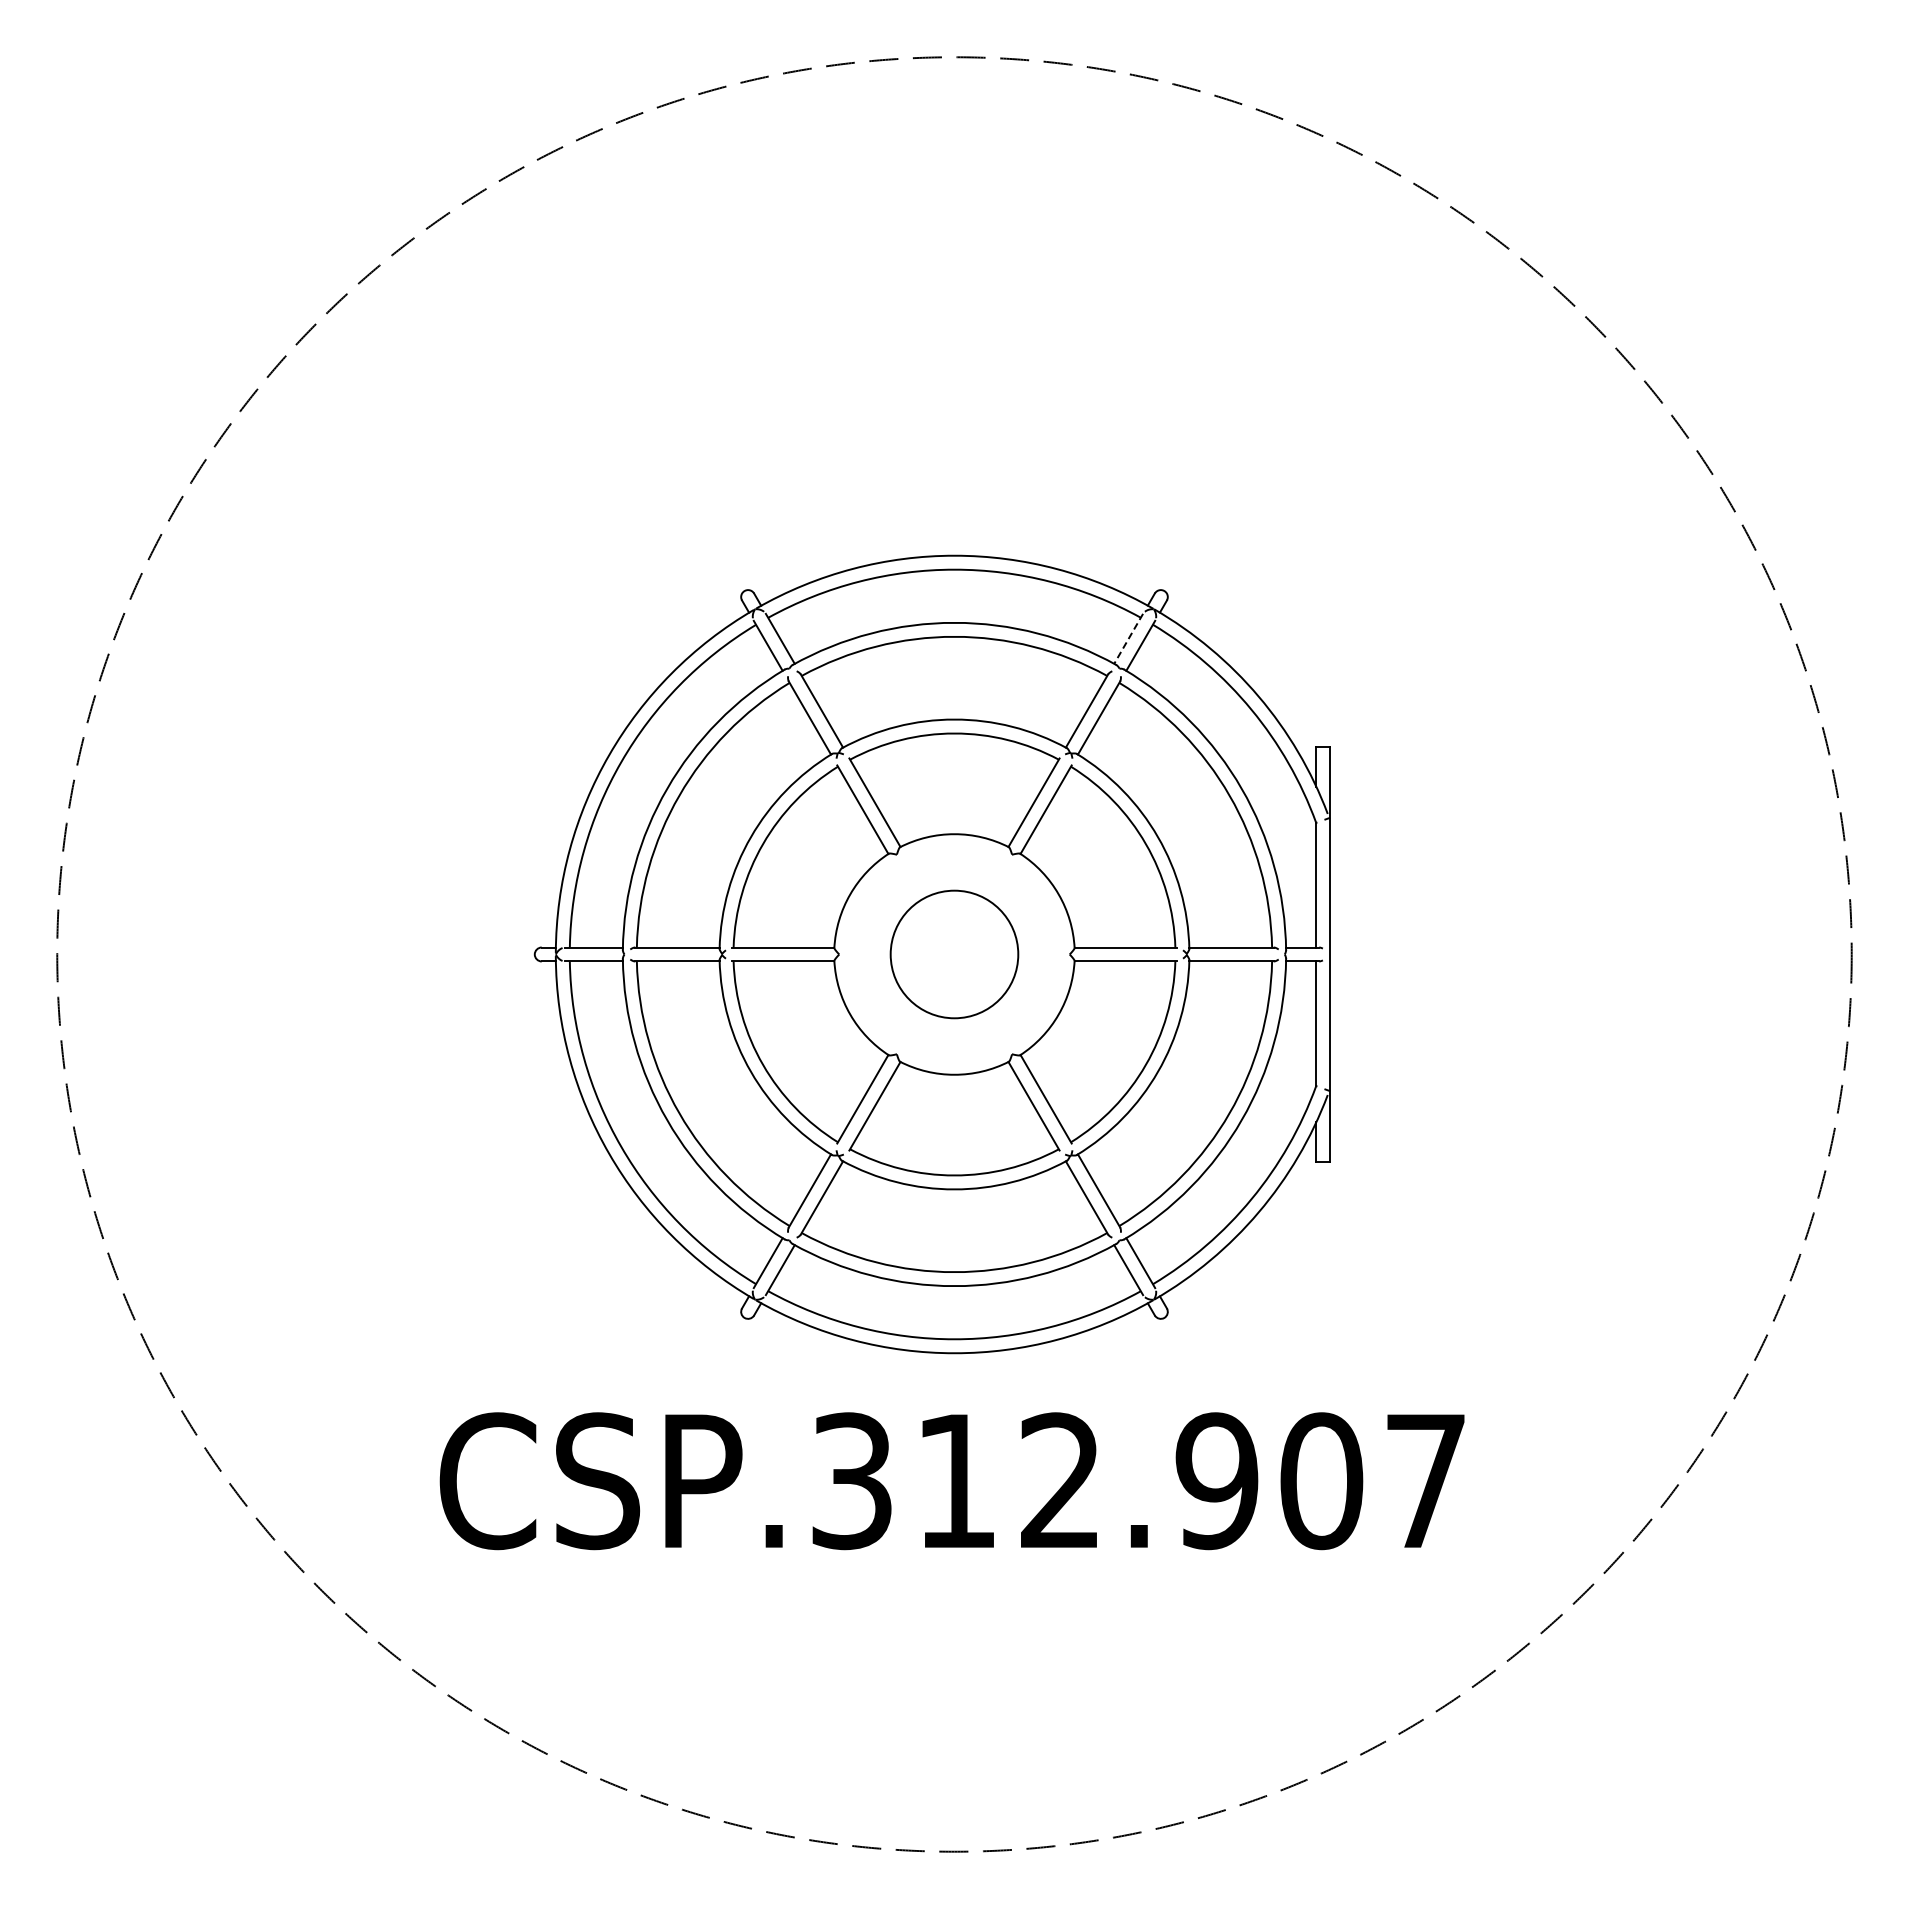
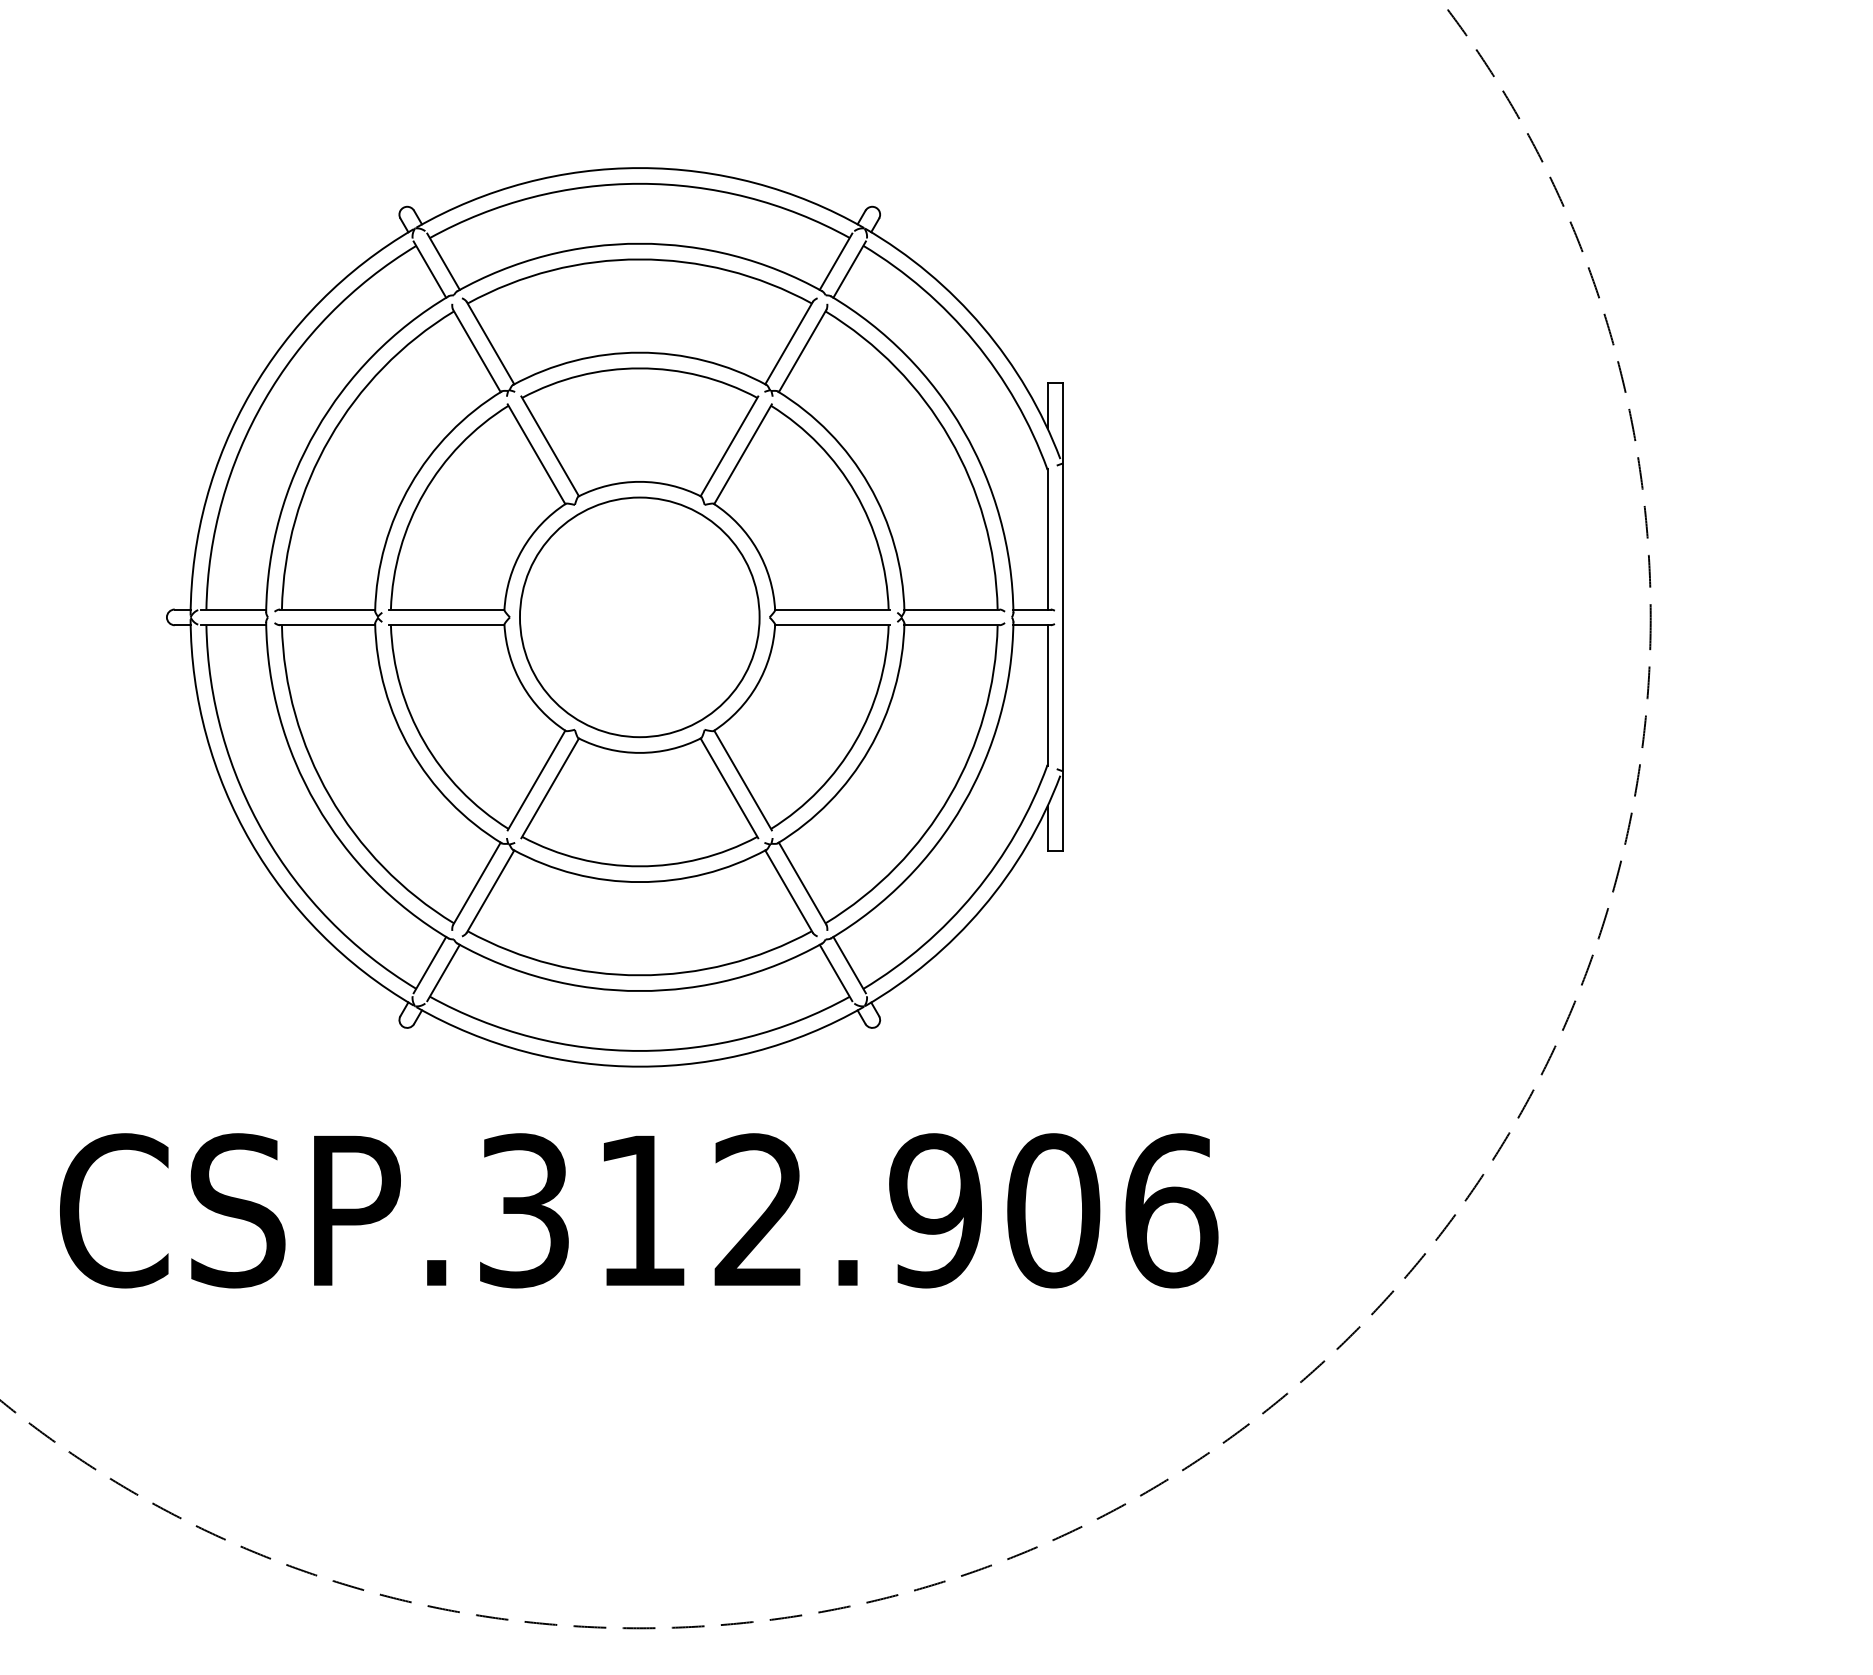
line: (1128, 638) -> (835, 261), dashed -> solid
circle: (954, 954) -> (639, 617), size x1.67
text: (1426, 1481) -> (1171, 1211), CSP.312.907 -> CSP.312.906

